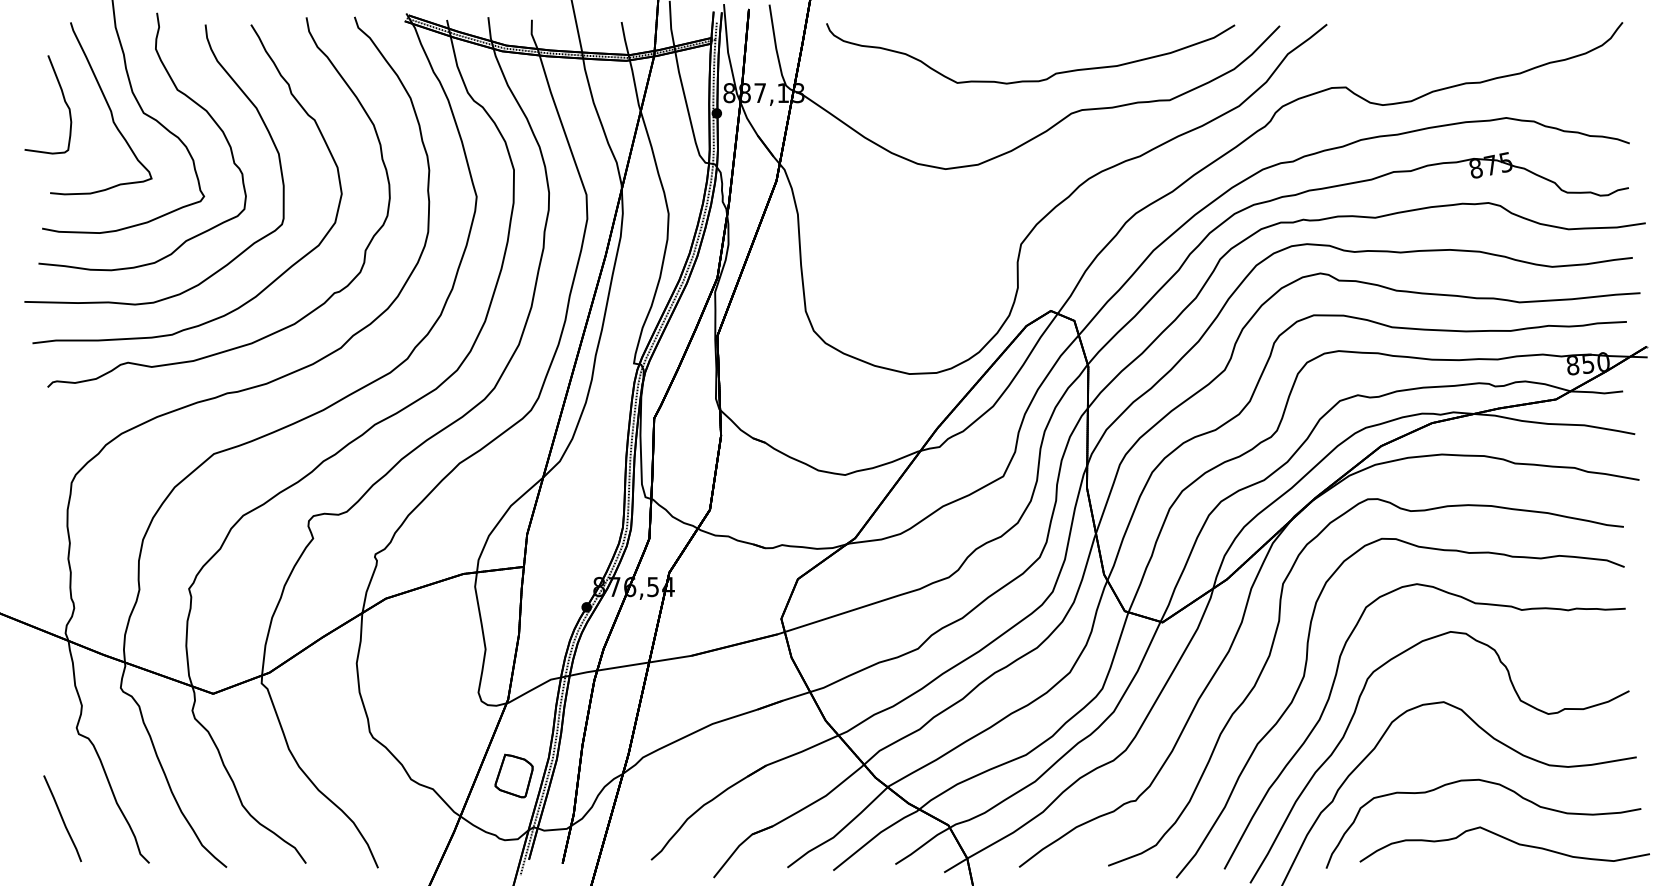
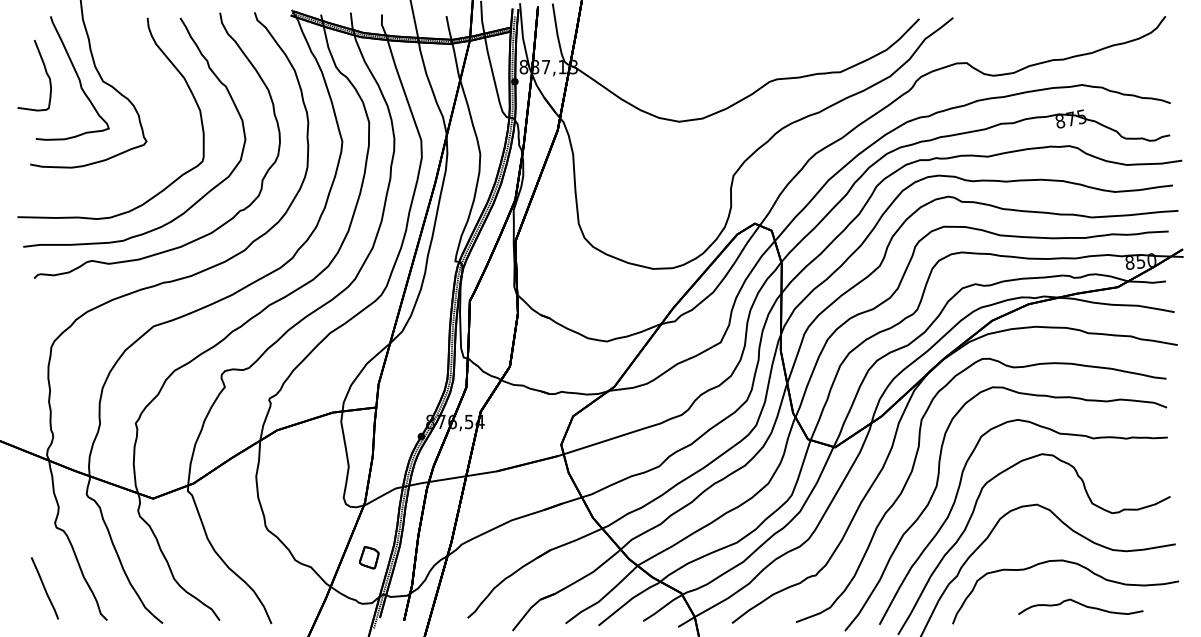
curve: (1030, 80) -> (740, 58), removed
part: (176, 90) -> (126, 65), removed
part: (513, 775) -> (368, 557), size x0.7
part: (1504, 844) -> (1080, 606), size x0.6

